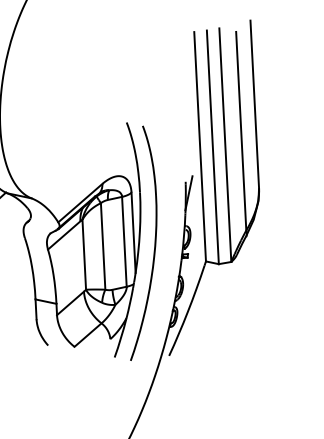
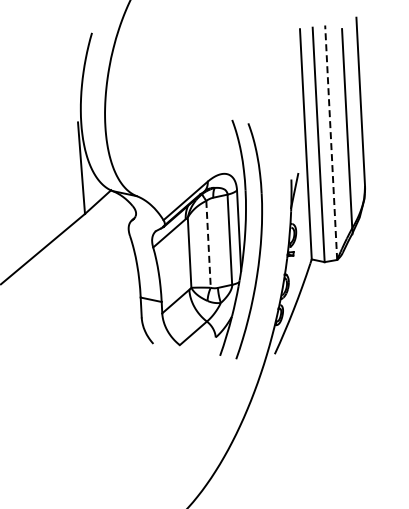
line: (225, 144) -> (331, 142), solid -> dashed
line: (103, 246) -> (208, 244), solid -> dashed

